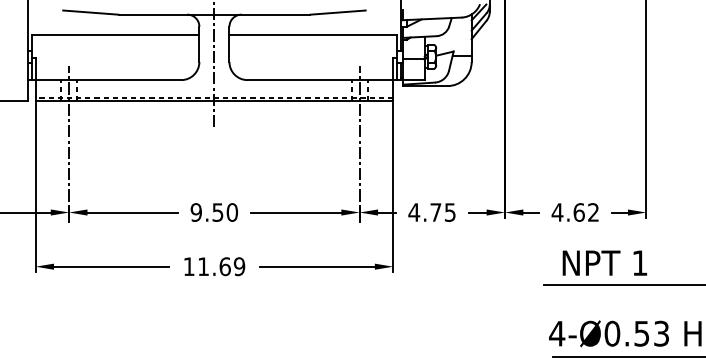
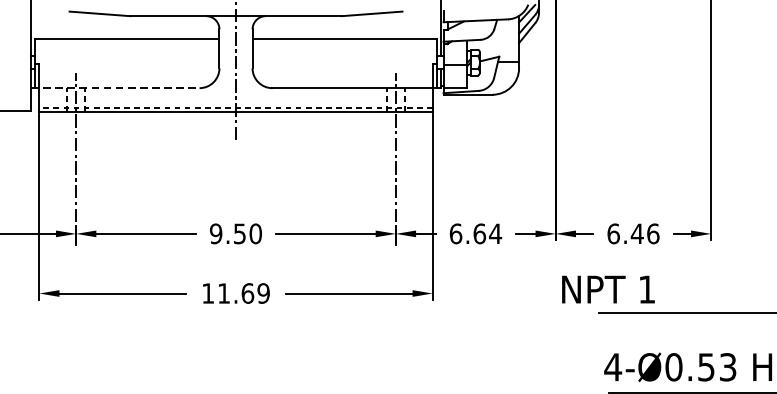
line: (104, 80) -> (115, 88), solid -> dashed
text: (432, 212) -> (475, 233), 4.75 -> 6.64
text: (575, 212) -> (633, 233), 4.62 -> 6.46
text: (604, 262) -> (608, 288), moved

